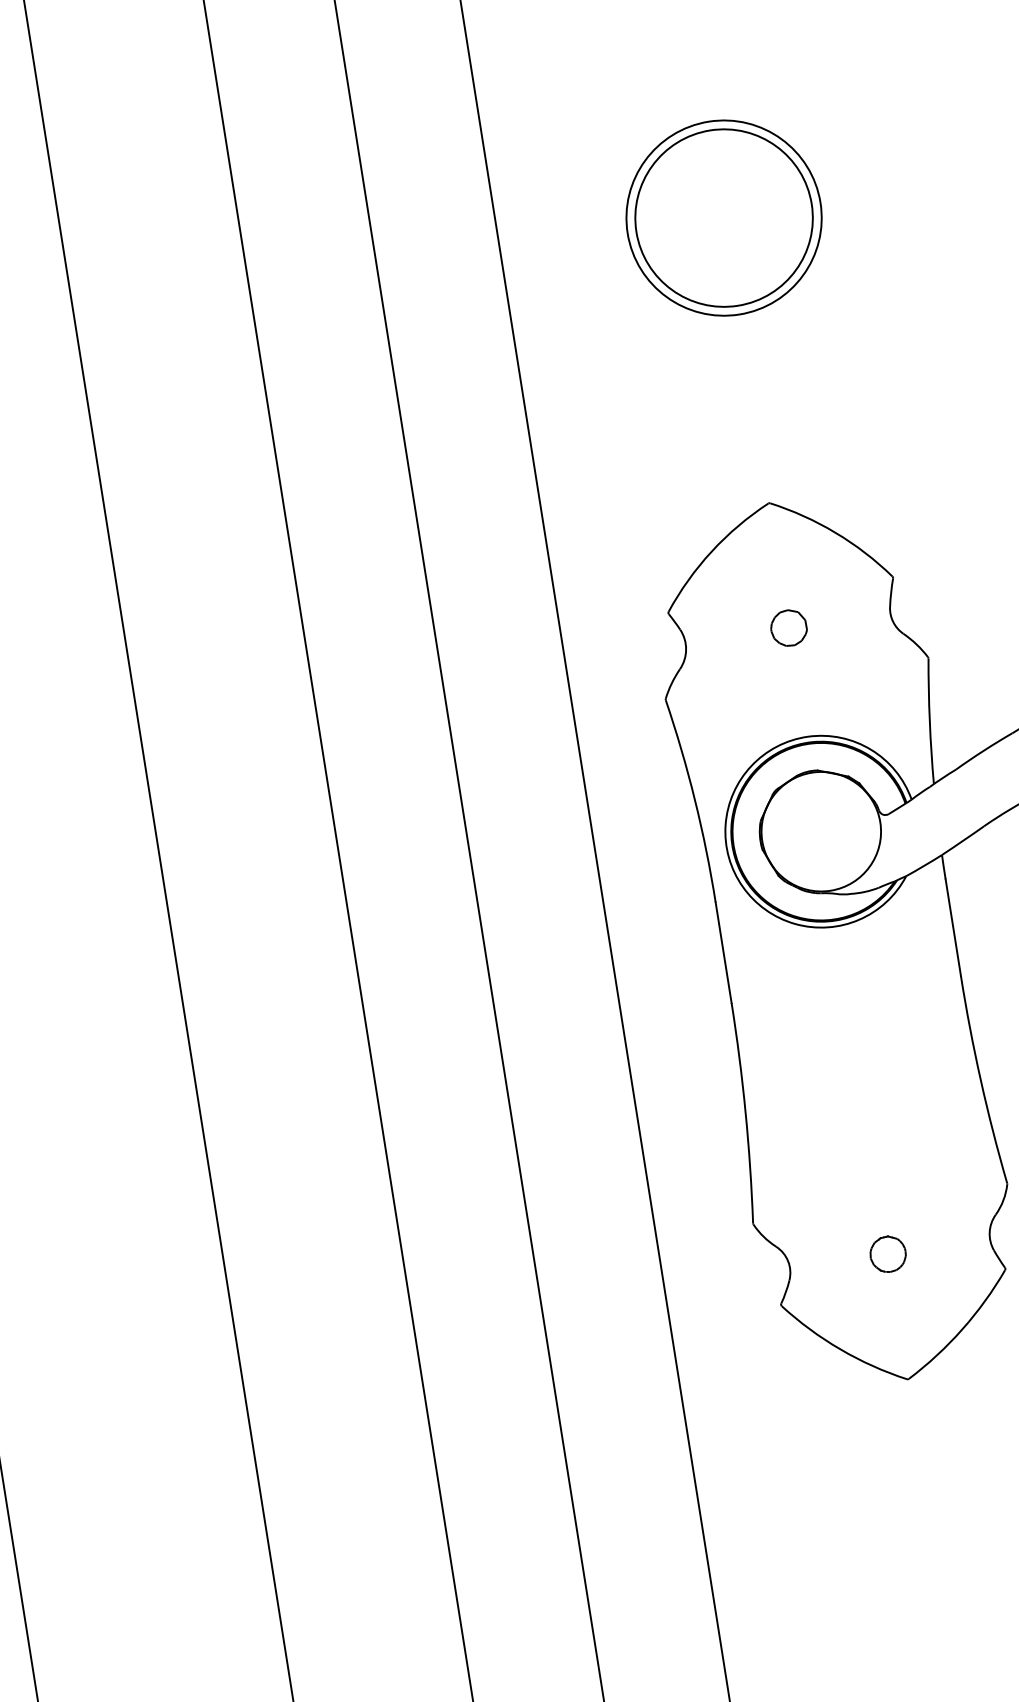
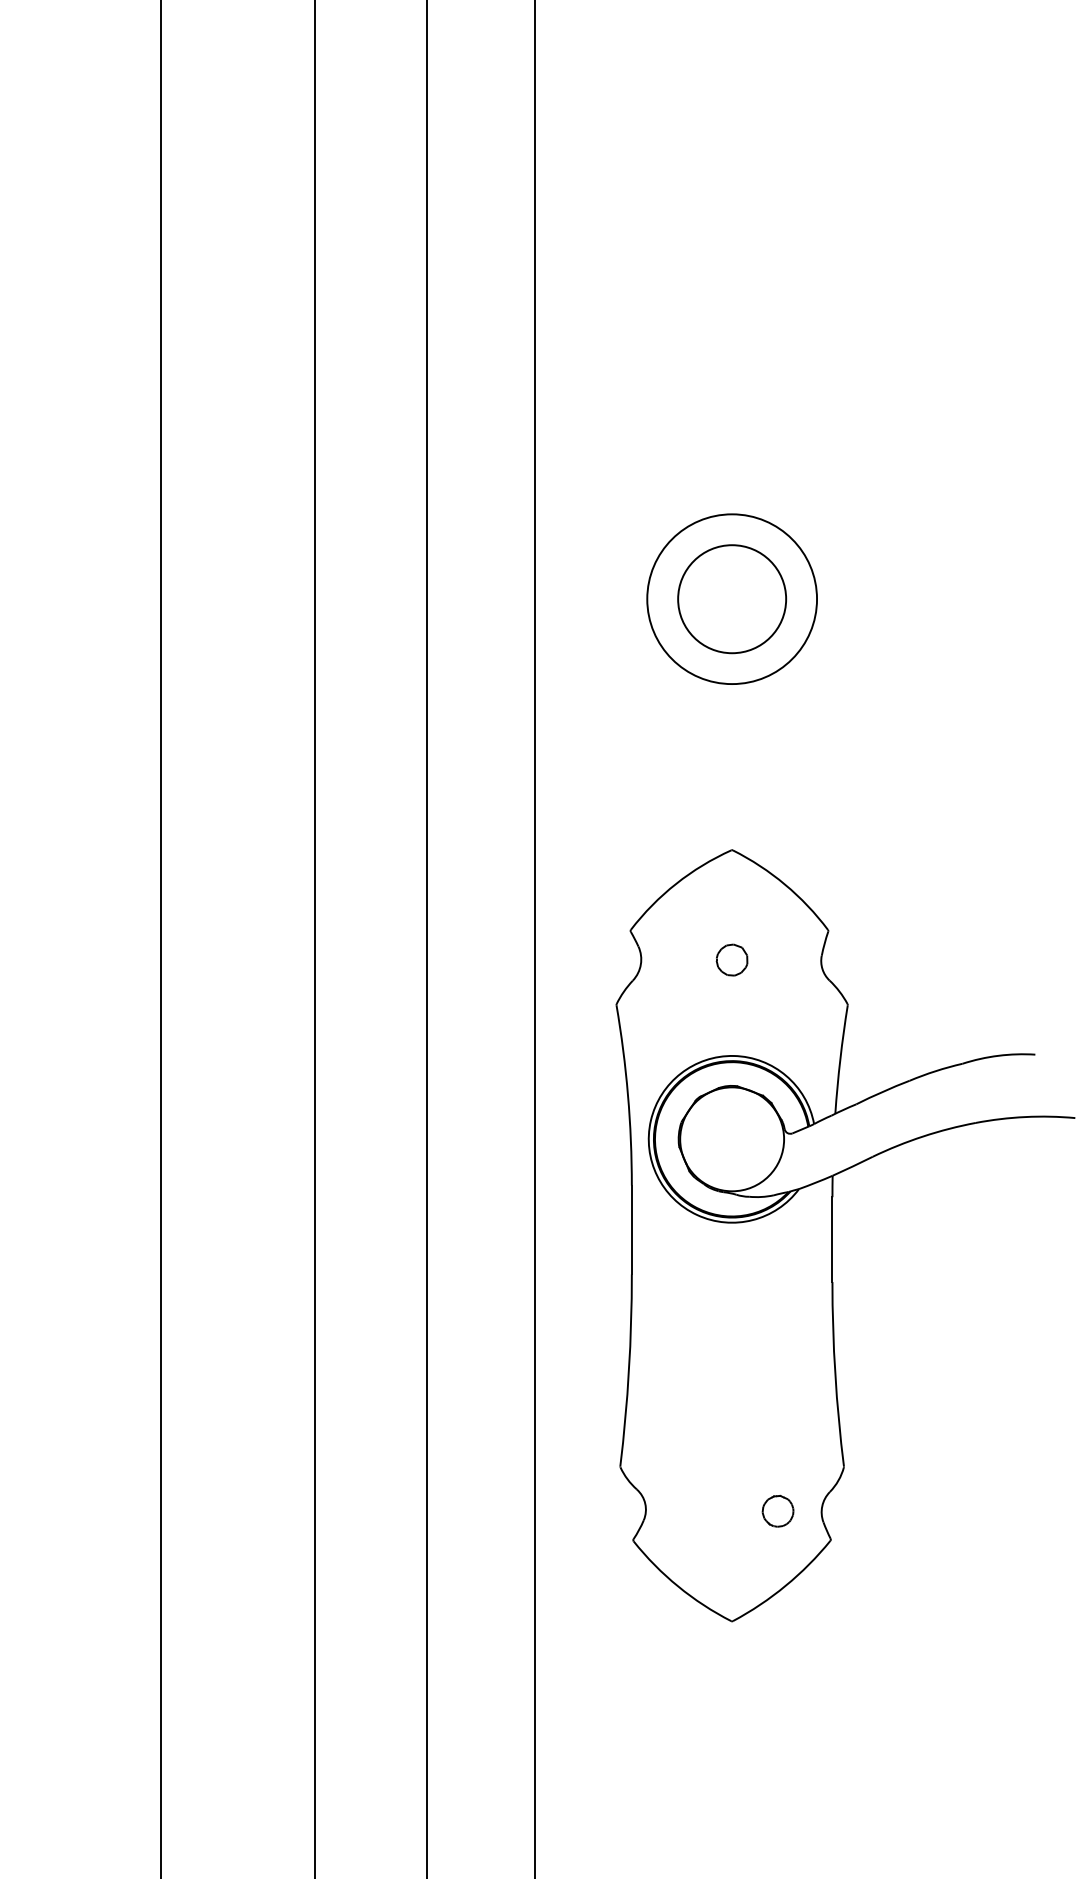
circle: (723, 218) -> (731, 599), size x0.7
part: (887, 1253) -> (777, 1510), moved

